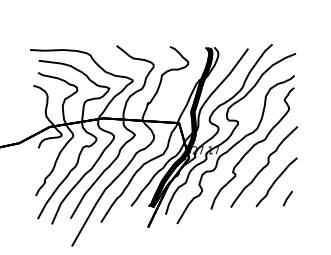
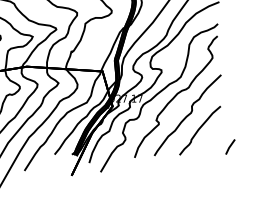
line: (287, 198) -> (230, 146), moved

